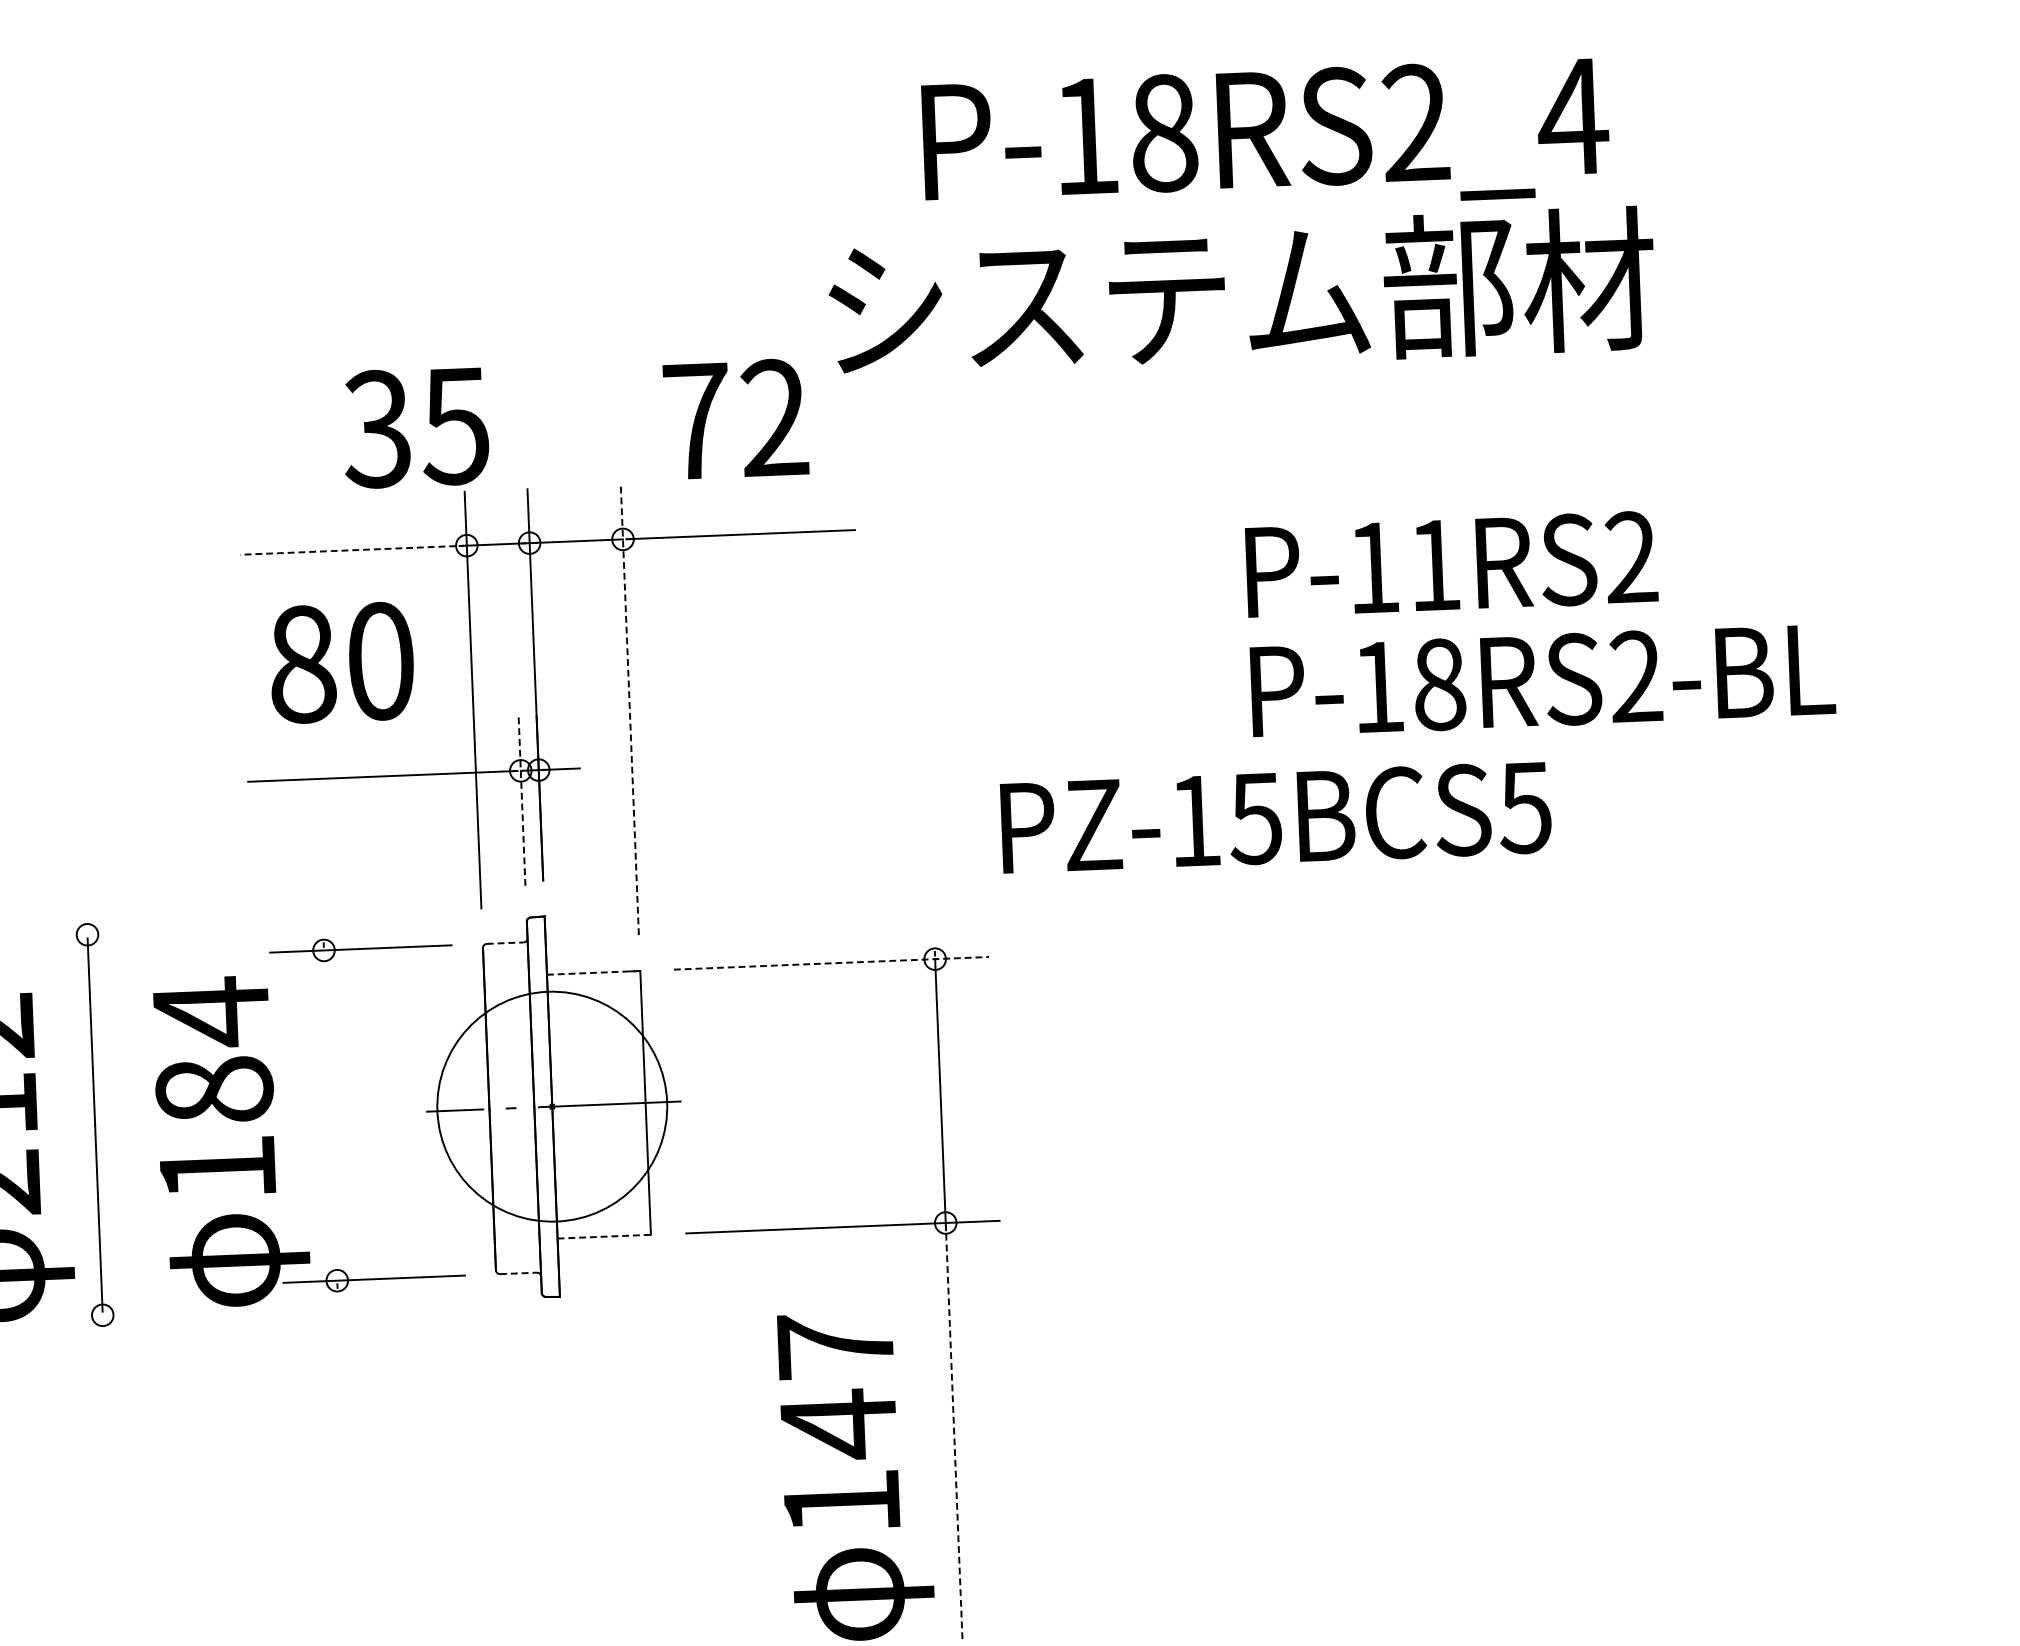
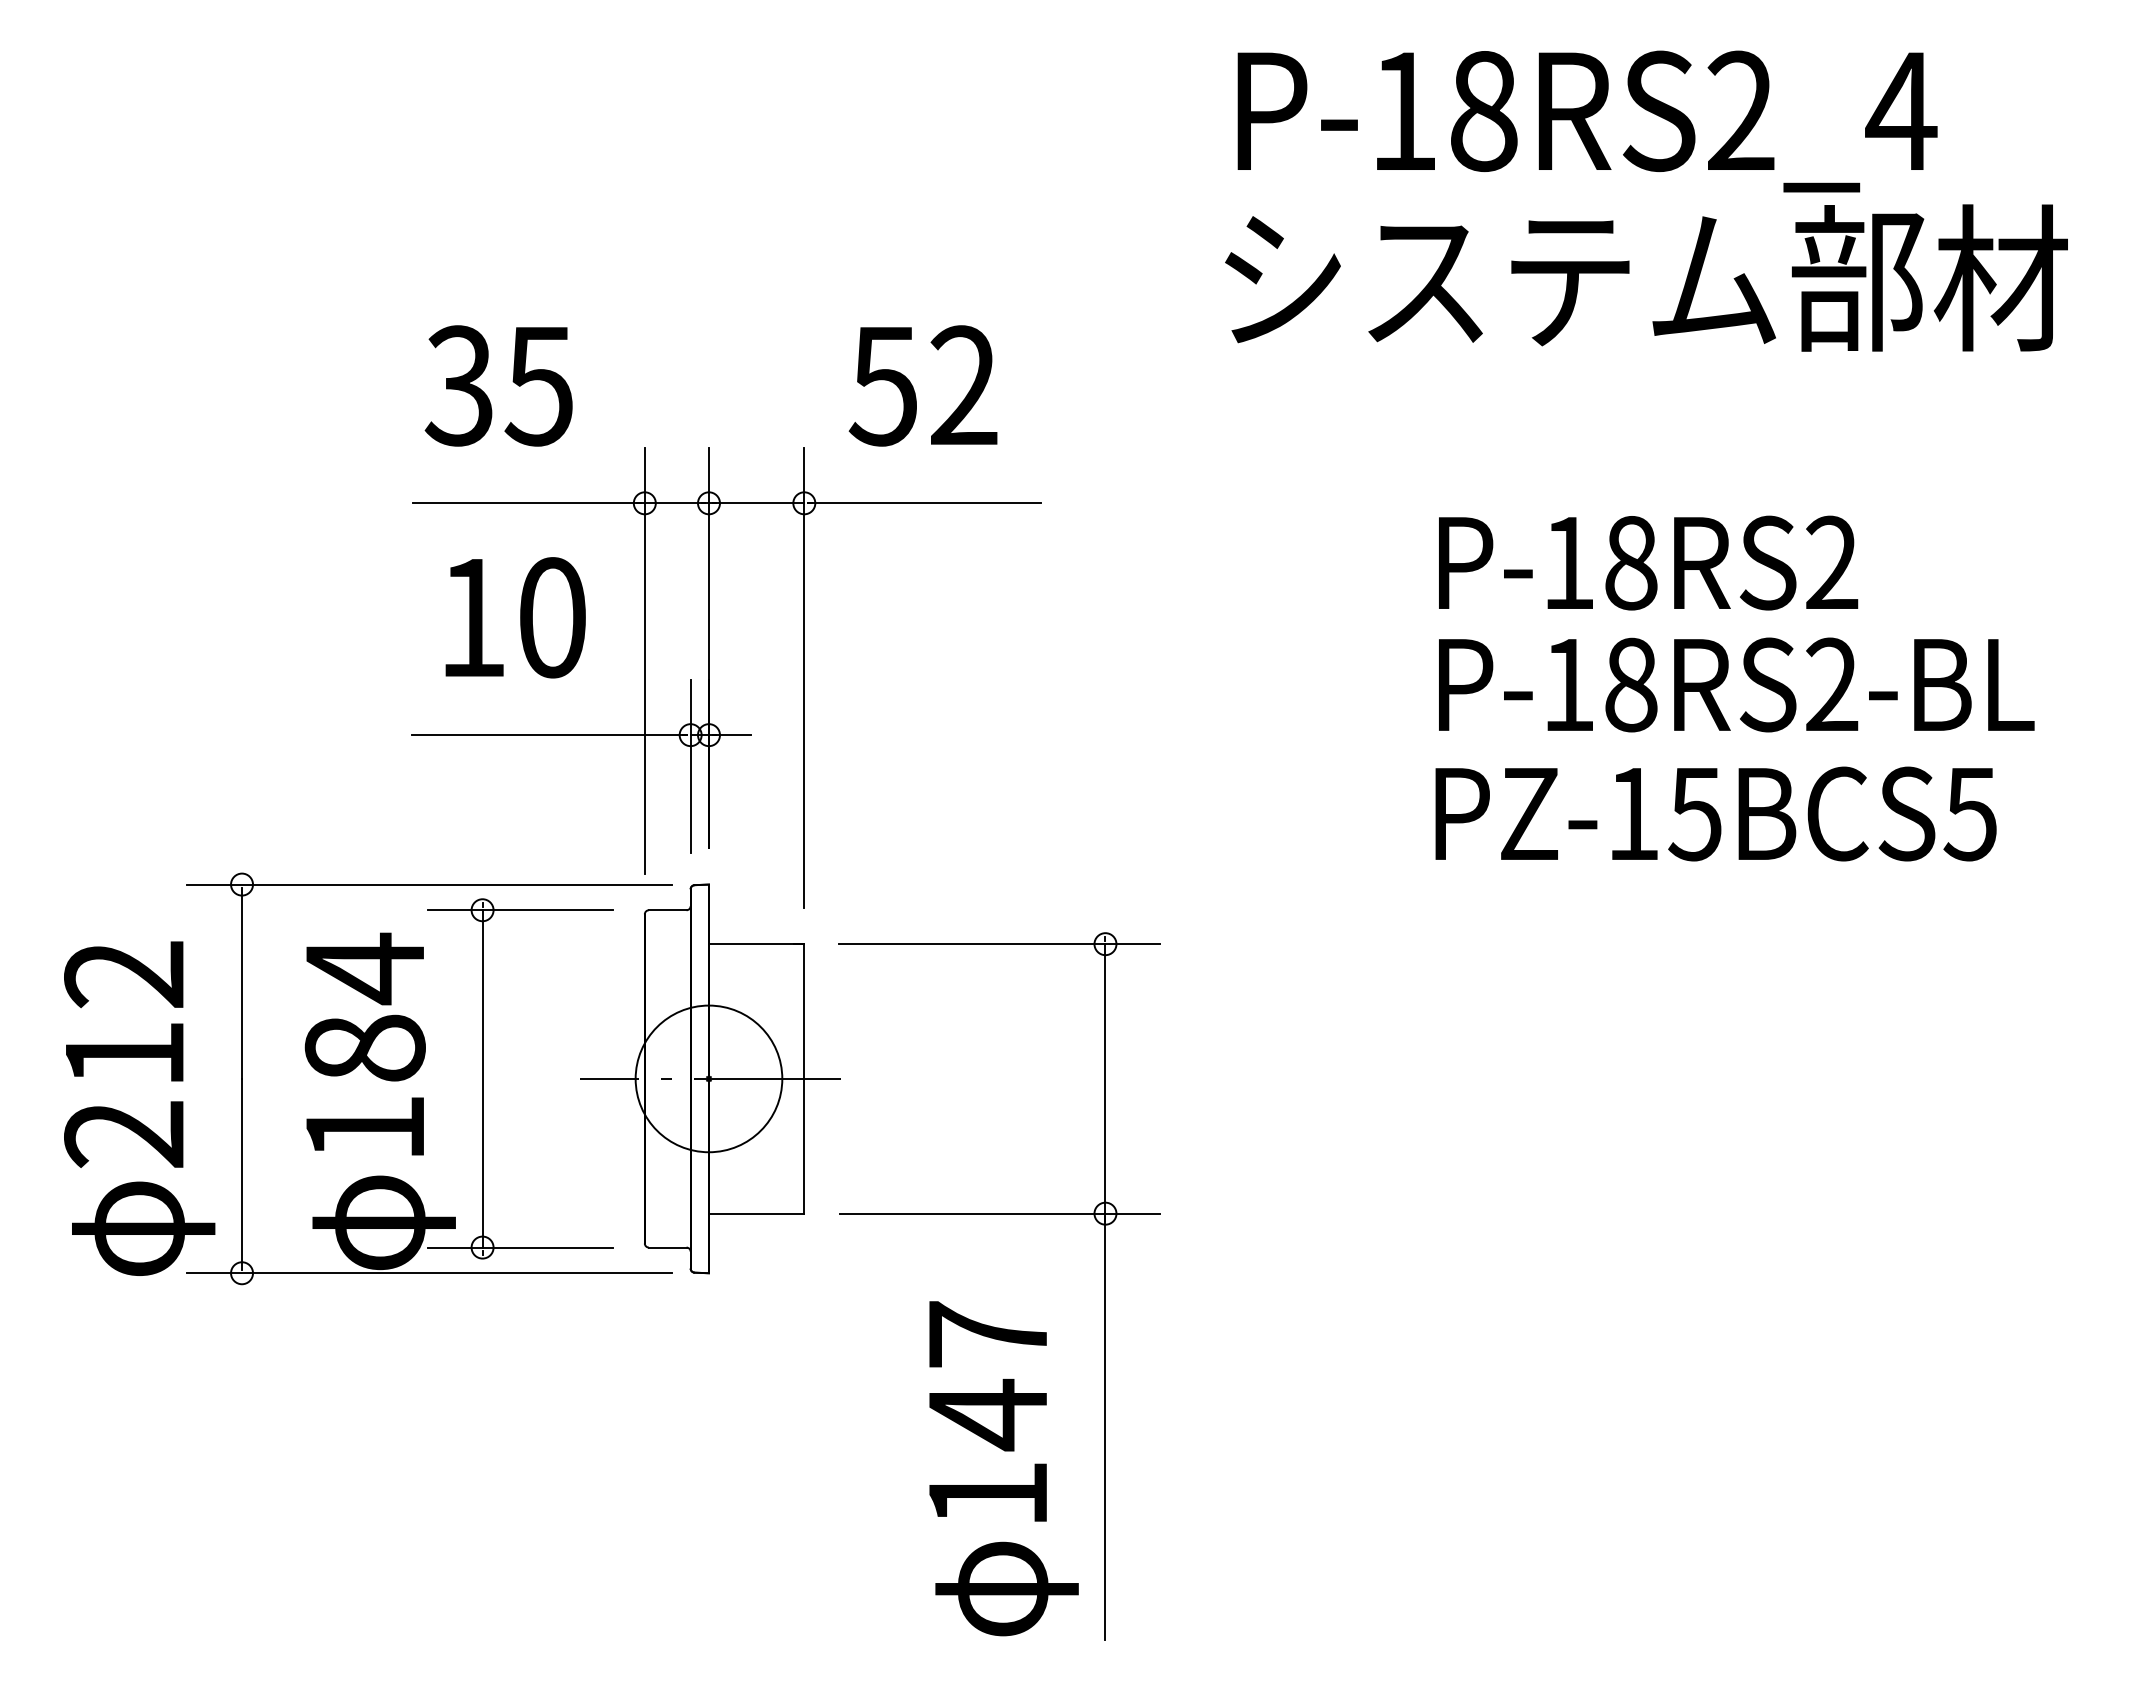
text: (1266, 139) -> (1587, 121), moved
text: (1241, 293) -> (1646, 277), moved
text: (694, 421) -> (882, 386), 72 -> 52
text: (415, 427) -> (498, 385), moved
line: (353, 550) -> (529, 503), dashed -> solid
text: (1435, 565) -> (1631, 563), P-11RS2 -> P-18RS2
text: (302, 664) -> (472, 617), 80 -> 10
line: (630, 709) -> (804, 677), dashed -> solid
line: (521, 800) -> (690, 765), dashed -> solid
text: (1275, 817) -> (1715, 813), moved
line: (271, 927) -> (429, 884), added
line: (505, 943) -> (667, 910), dashed -> solid
line: (831, 963) -> (999, 944), dashed -> solid
line: (593, 973) -> (756, 944), dashed -> solid
circle: (551, 1106) -> (708, 1078), size x0.62
line: (330, 1115) -> (482, 1078), added
line: (604, 1236) -> (756, 1213), dashed -> solid
line: (518, 1273) -> (667, 1247), dashed -> solid
line: (286, 1308) -> (429, 1273), added
line: (954, 1432) -> (1105, 1427), dashed -> solid

